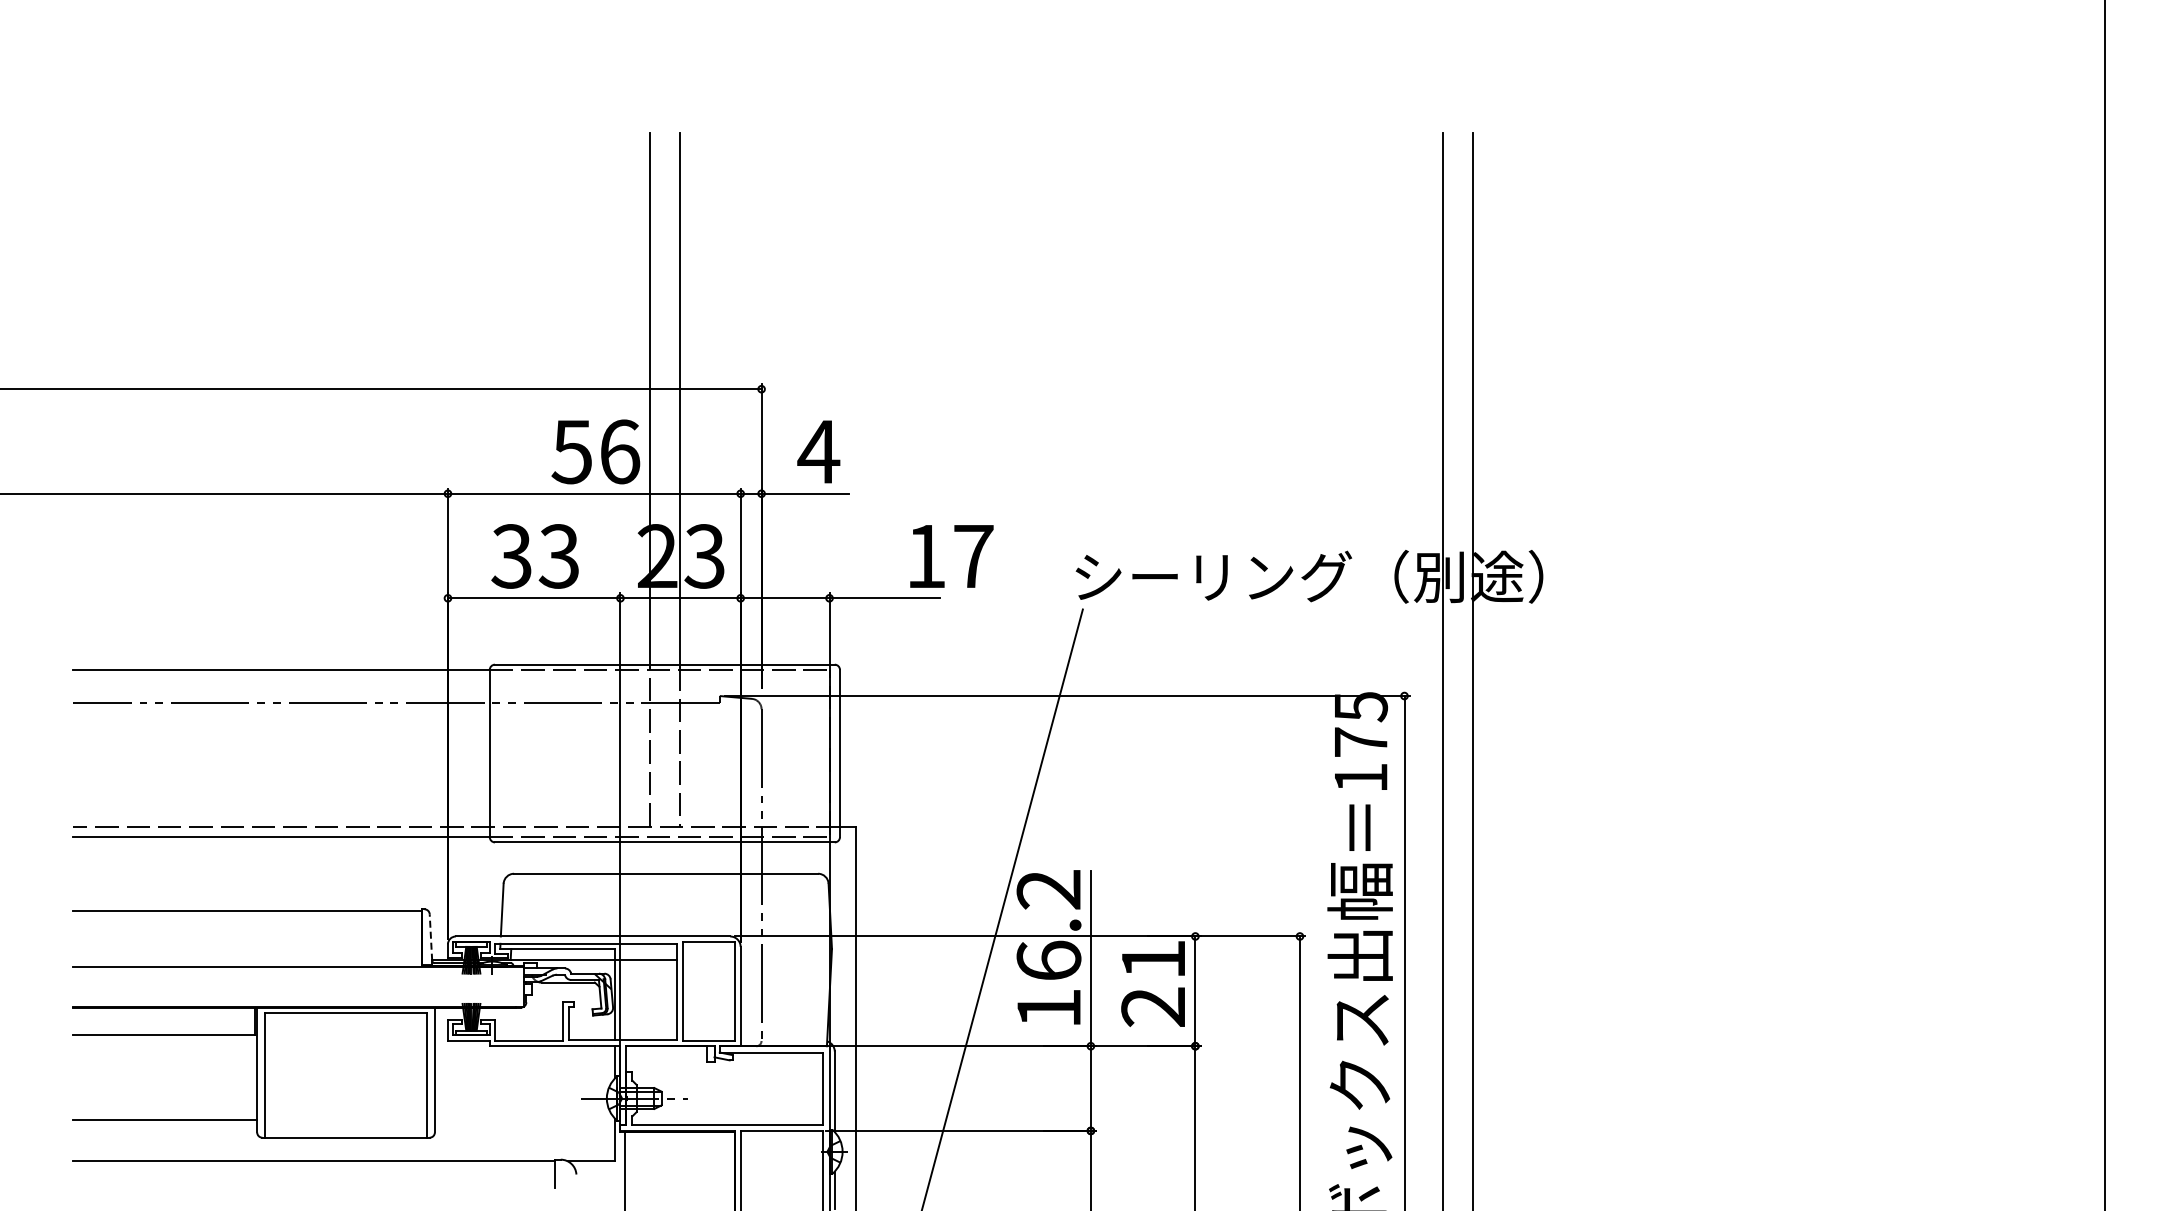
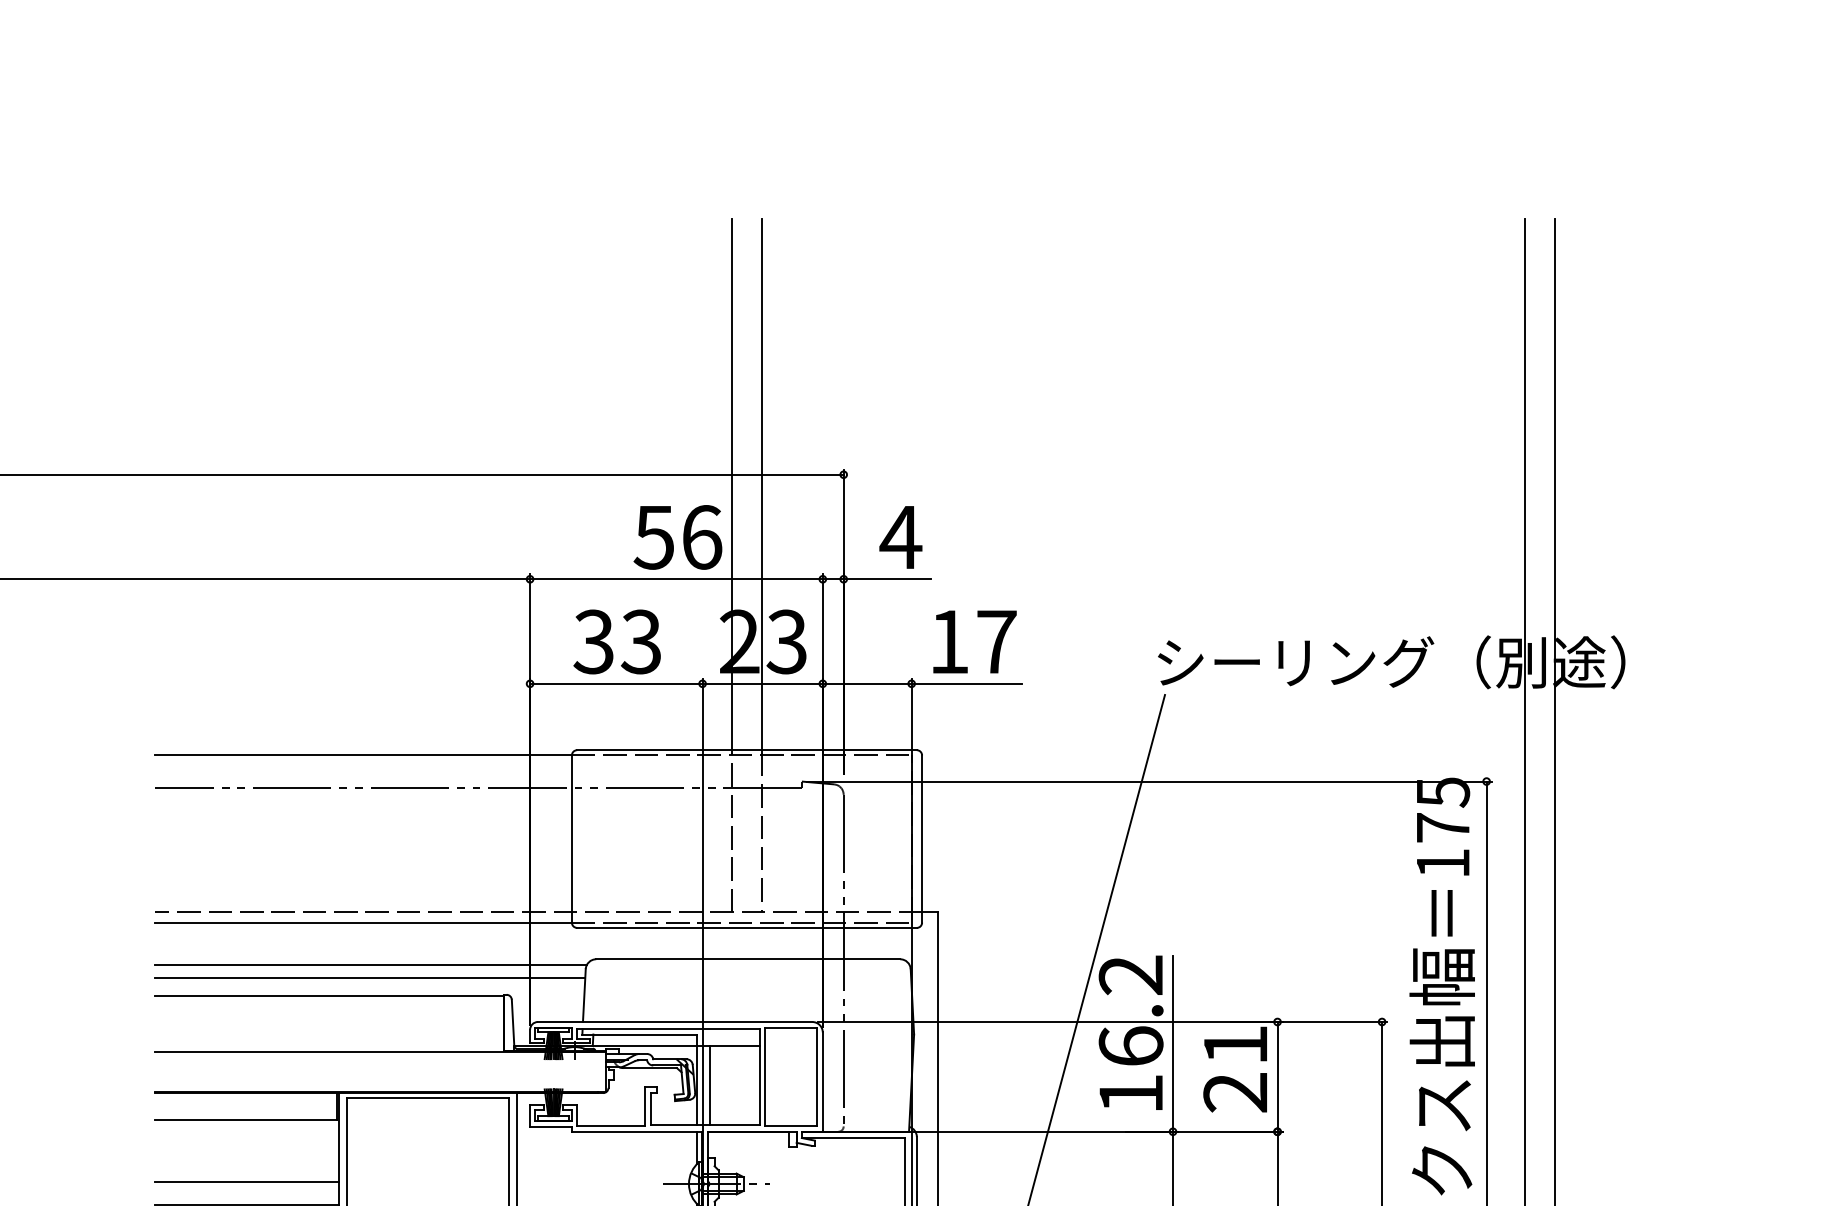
text: (951, 556) -> (974, 642), moved
line: (288, 878) -> (370, 964), added
line: (287, 892) -> (369, 978), added
line: (430, 936) -> (512, 1022), dashed -> solid
line: (628, 999) -> (710, 1085), added
line: (164, 1096) -> (246, 1182), added

